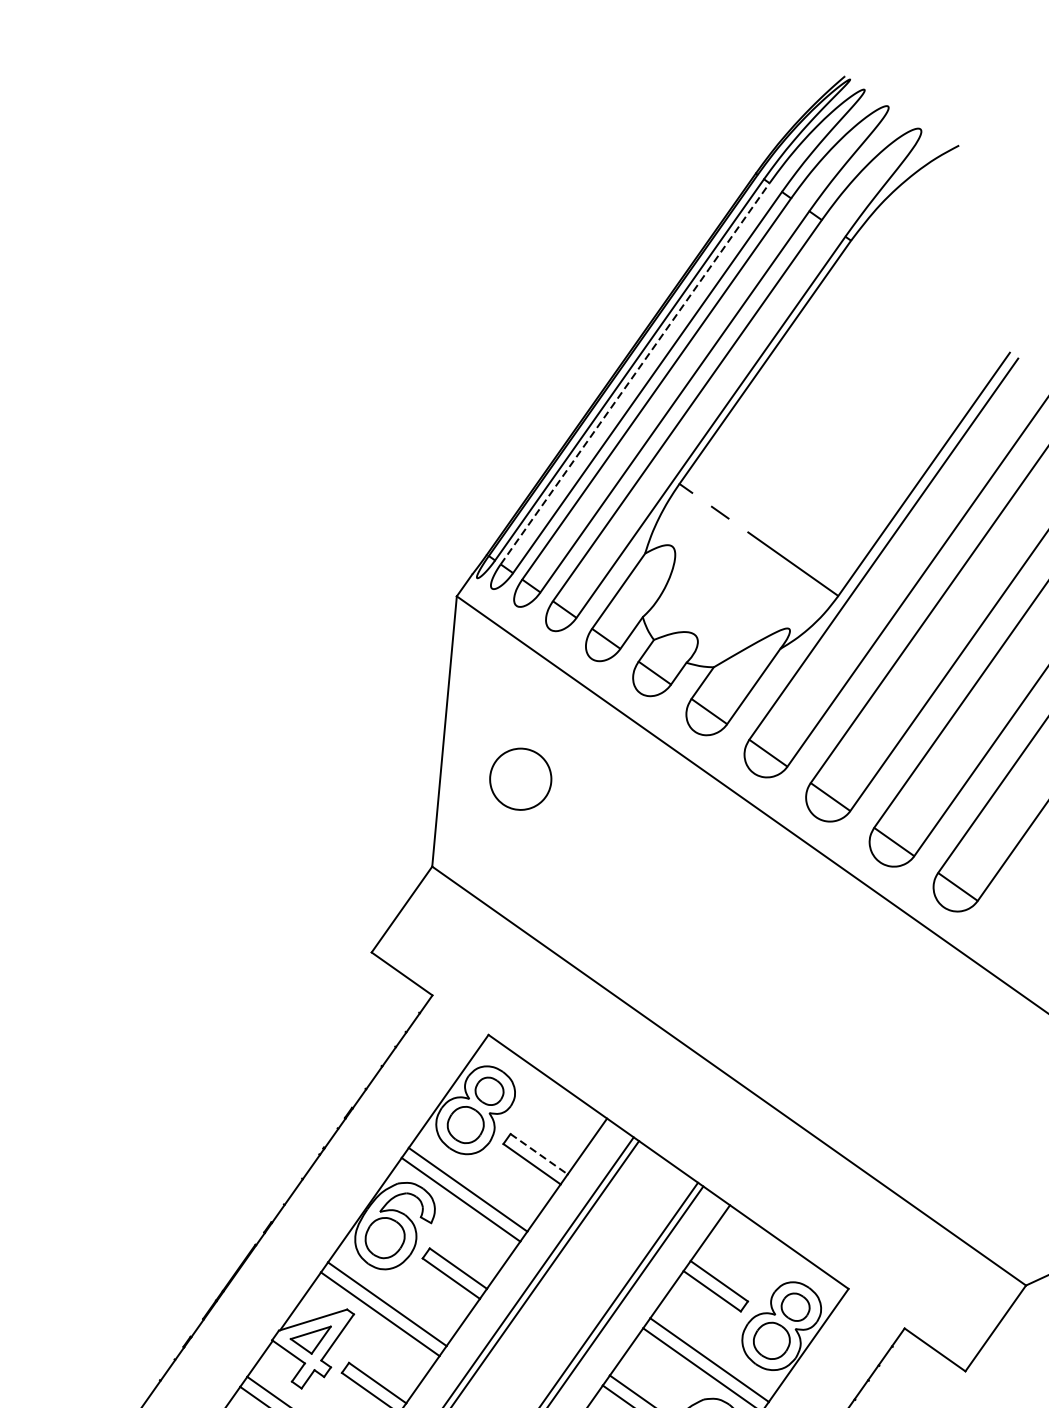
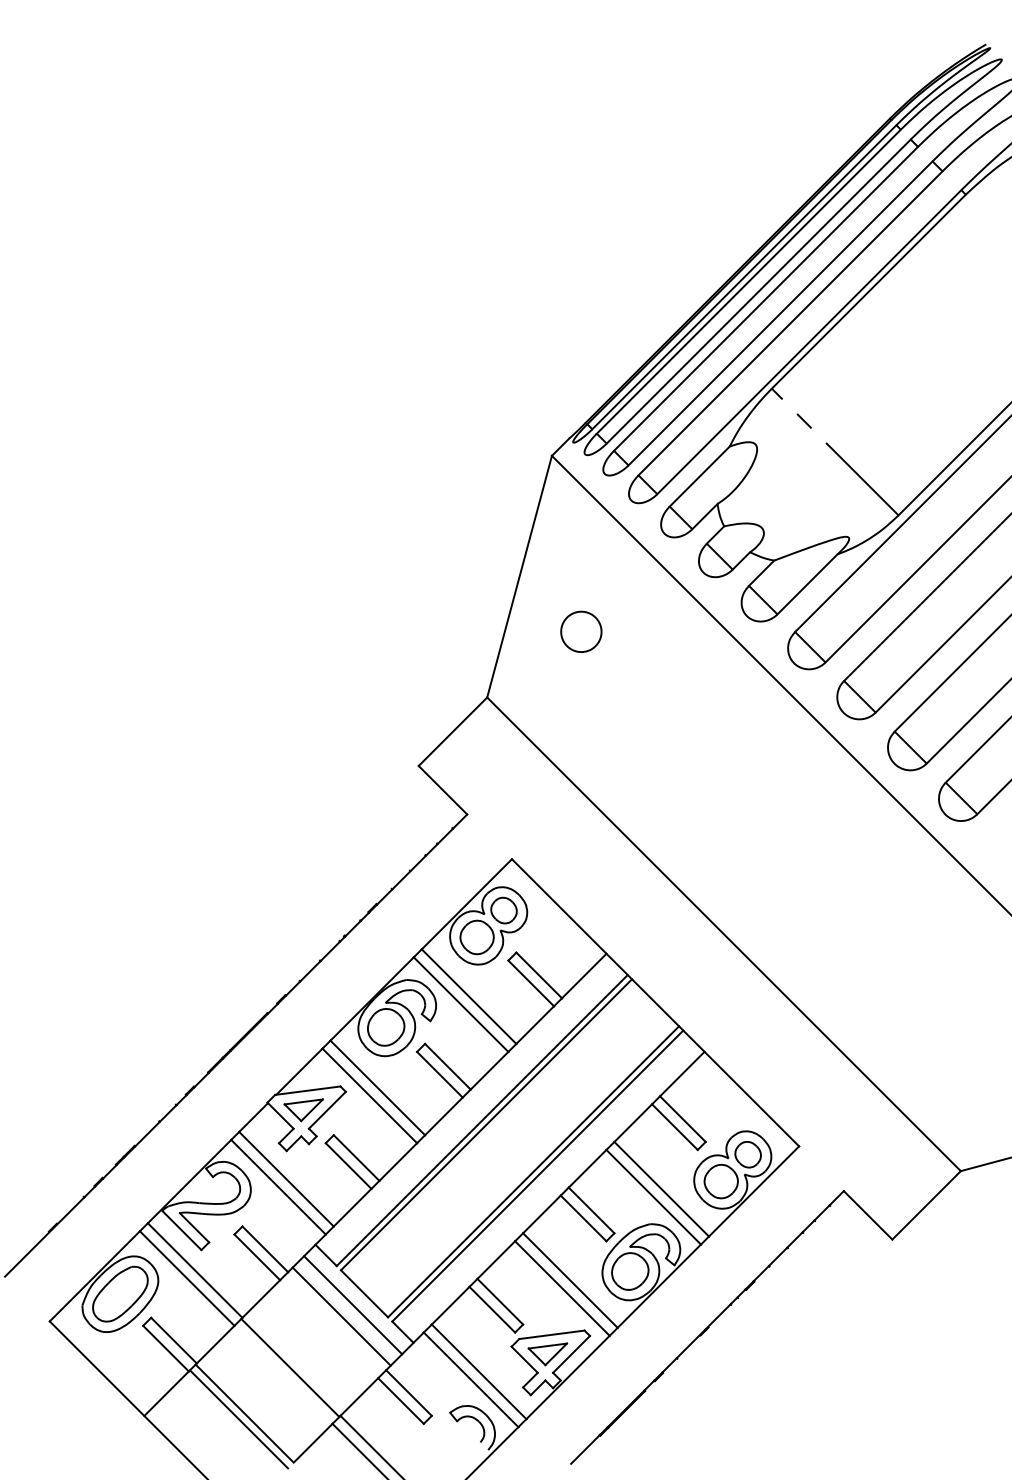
line: (634, 373) -> (748, 281), dashed -> solid
part: (520, 778) -> (581, 631), size x0.71
line: (539, 1154) -> (539, 975), dashed -> solid

